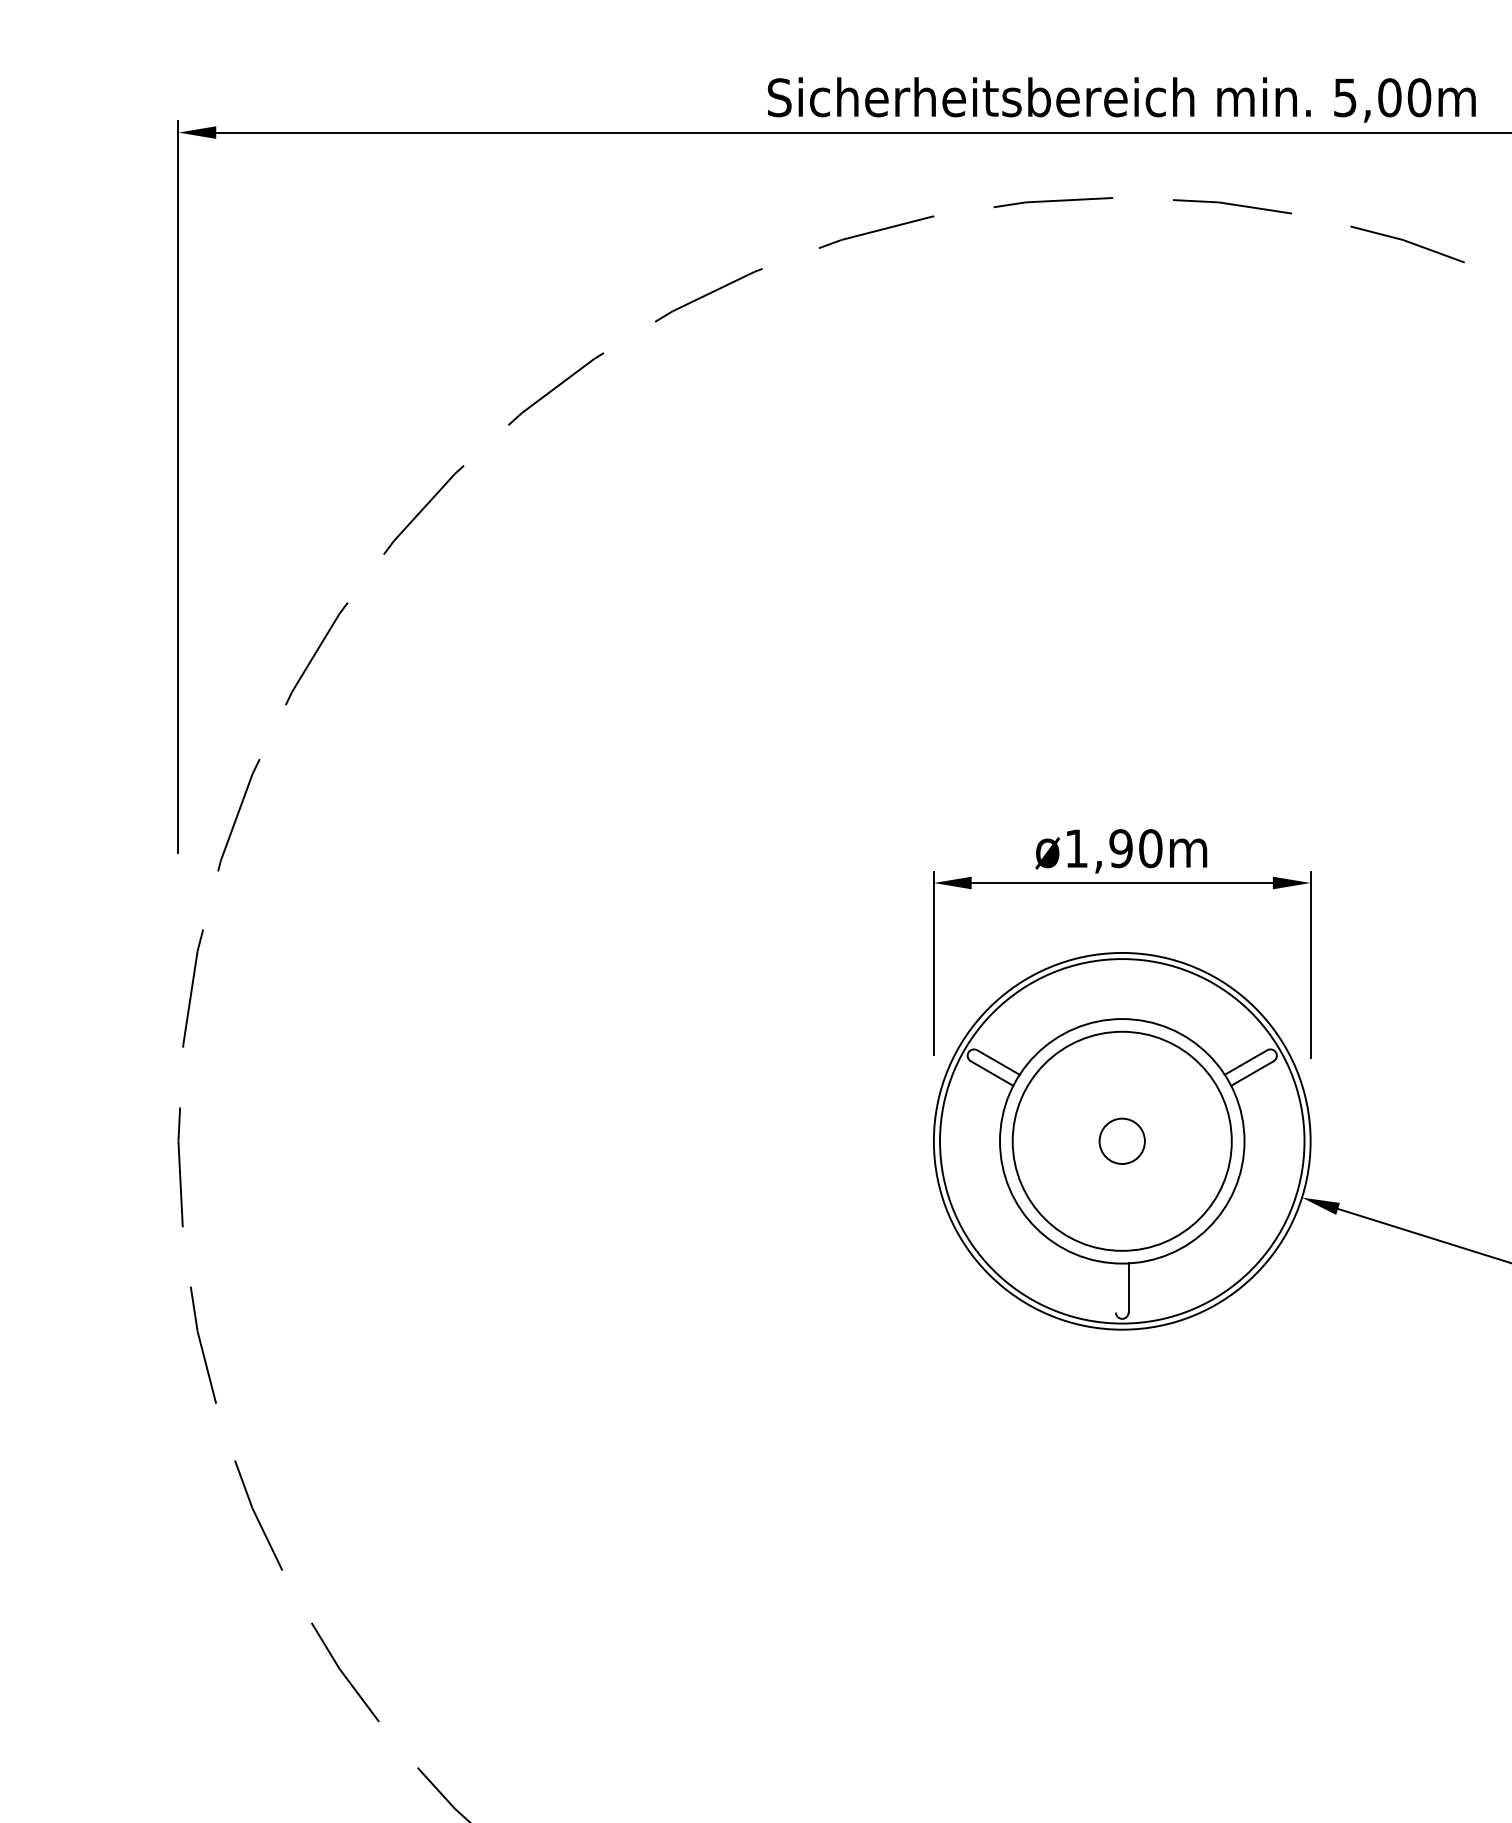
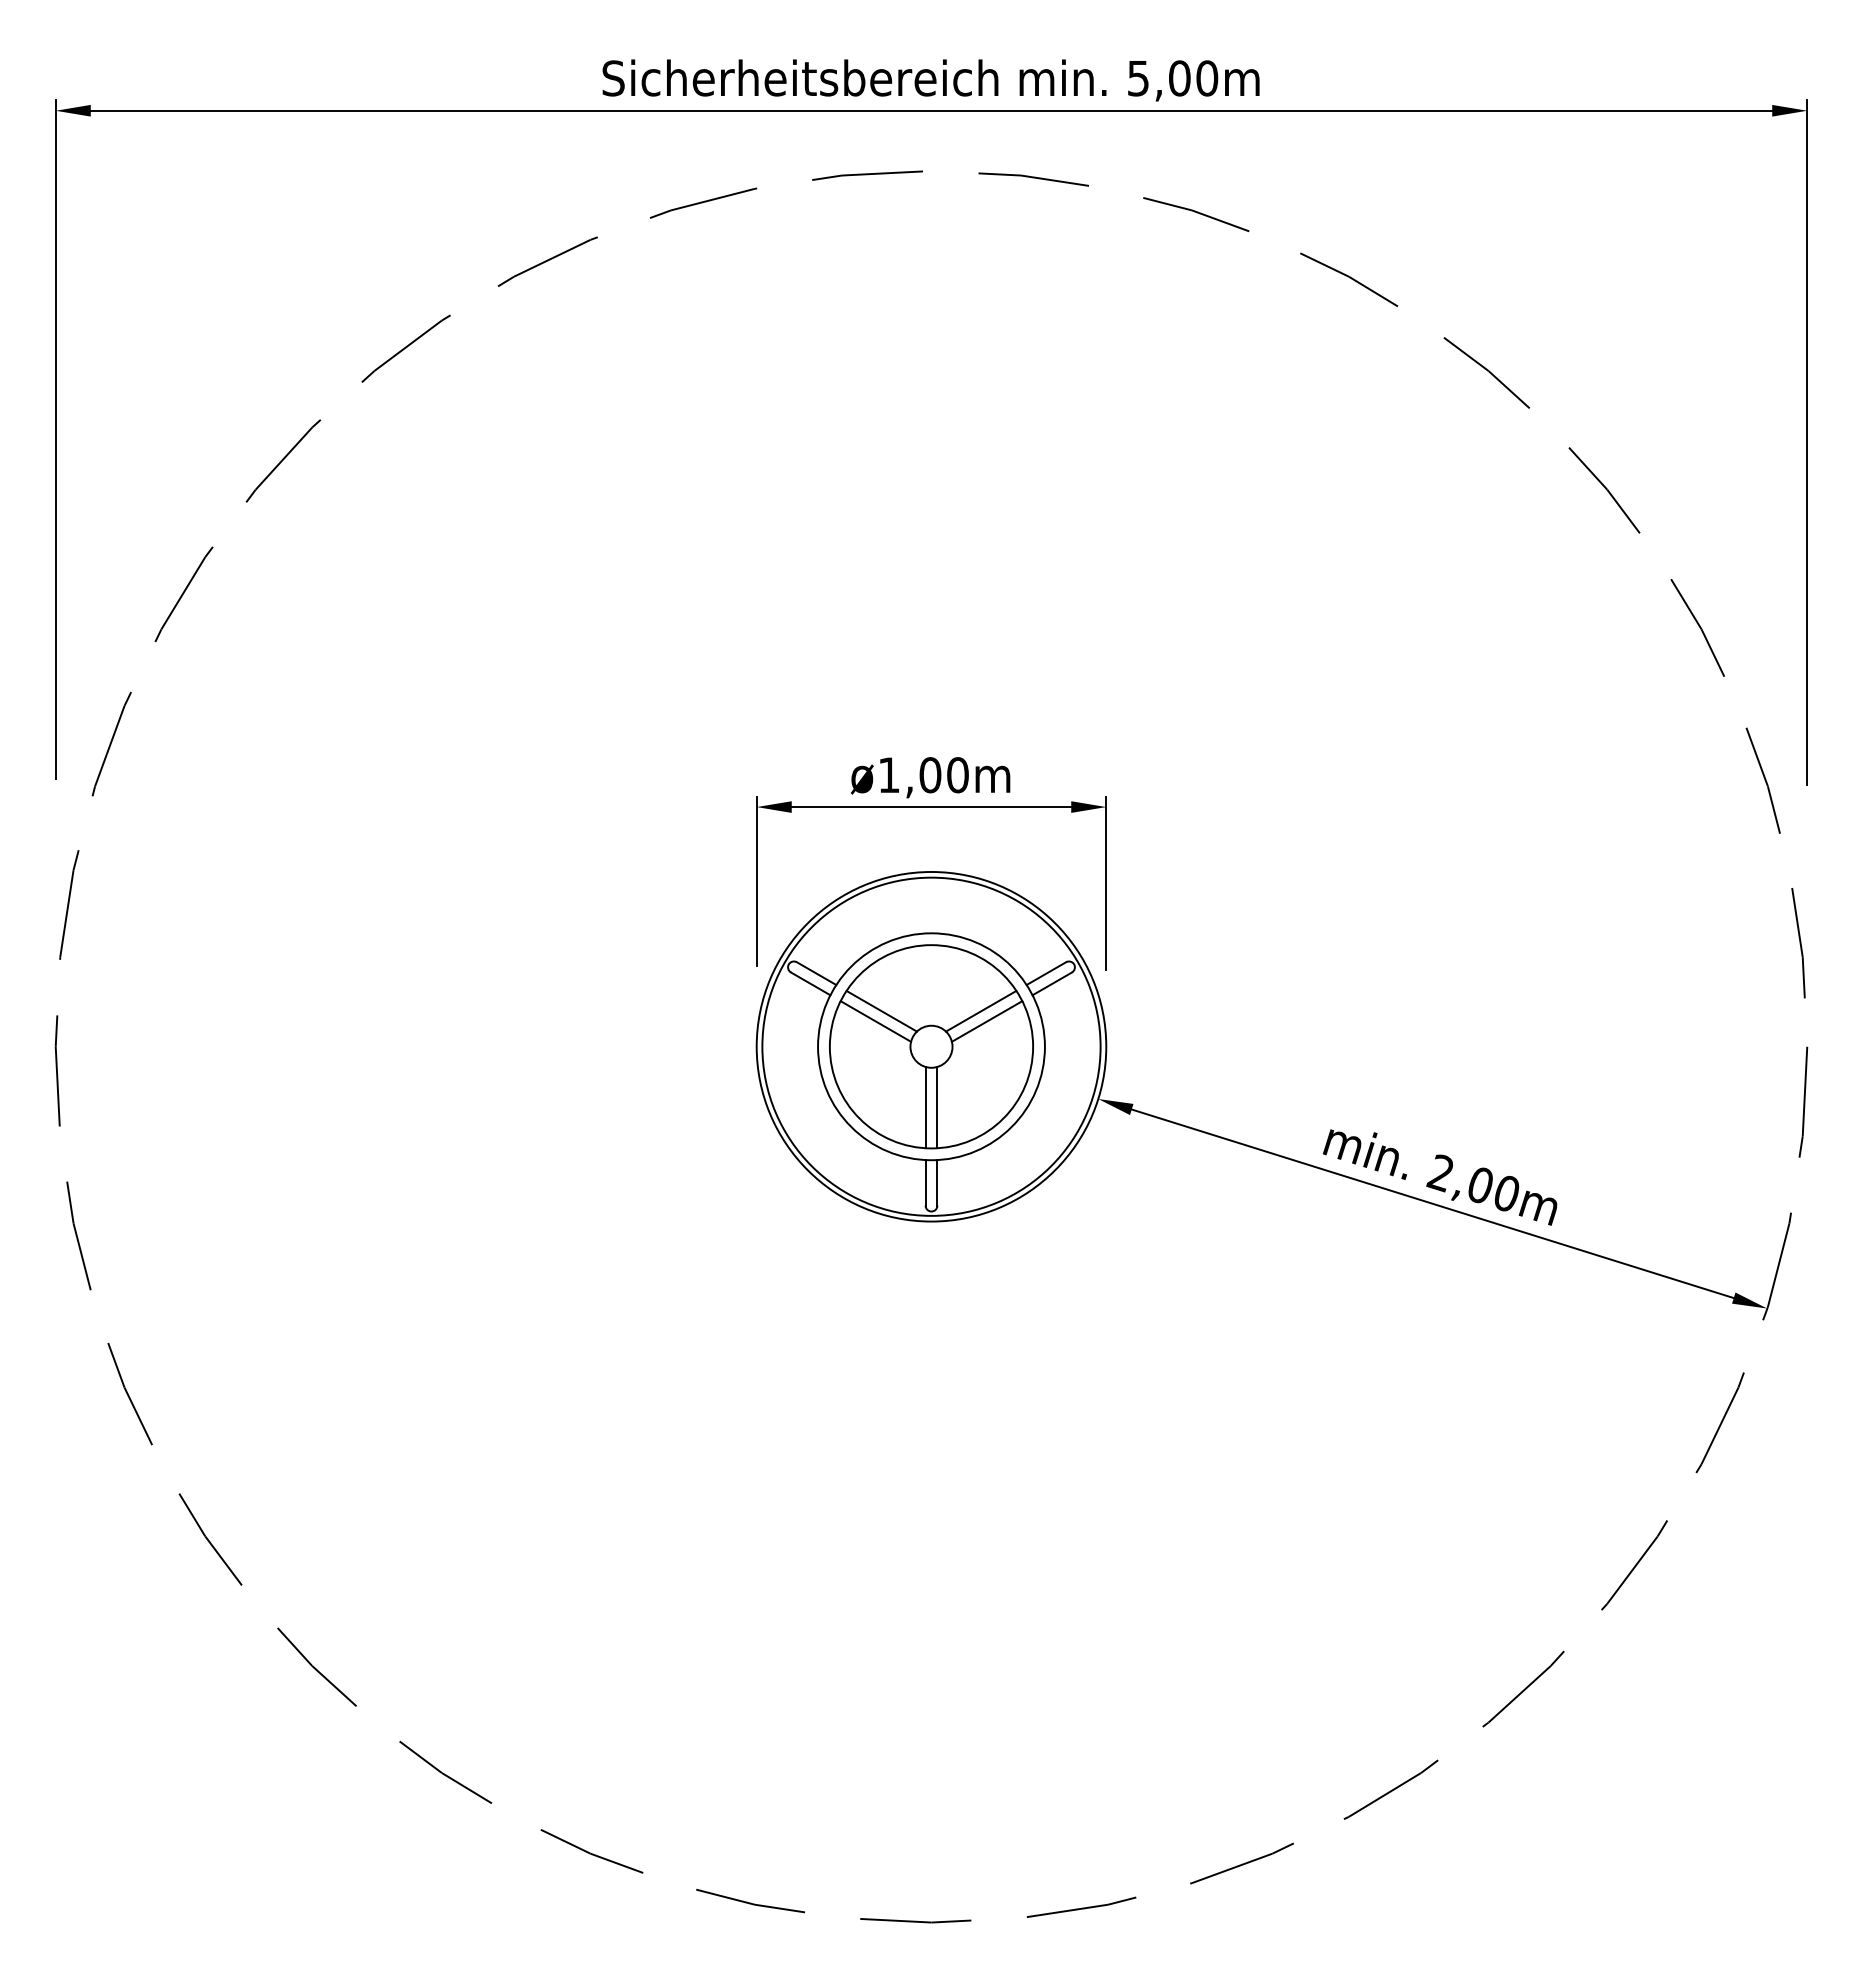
text: (1121, 848) -> (930, 775), ø1,90m -> ø1,00m
line: (1068, 1102) -> (881, 1010), added
line: (1176, 1102) -> (981, 1010), added
line: (1061, 1114) -> (875, 1021), added
line: (1181, 1114) -> (986, 1021), added
line: (1115, 1206) -> (925, 1107), added
line: (1128, 1206) -> (937, 1107), added
line: (1115, 1287) -> (925, 1182), added

